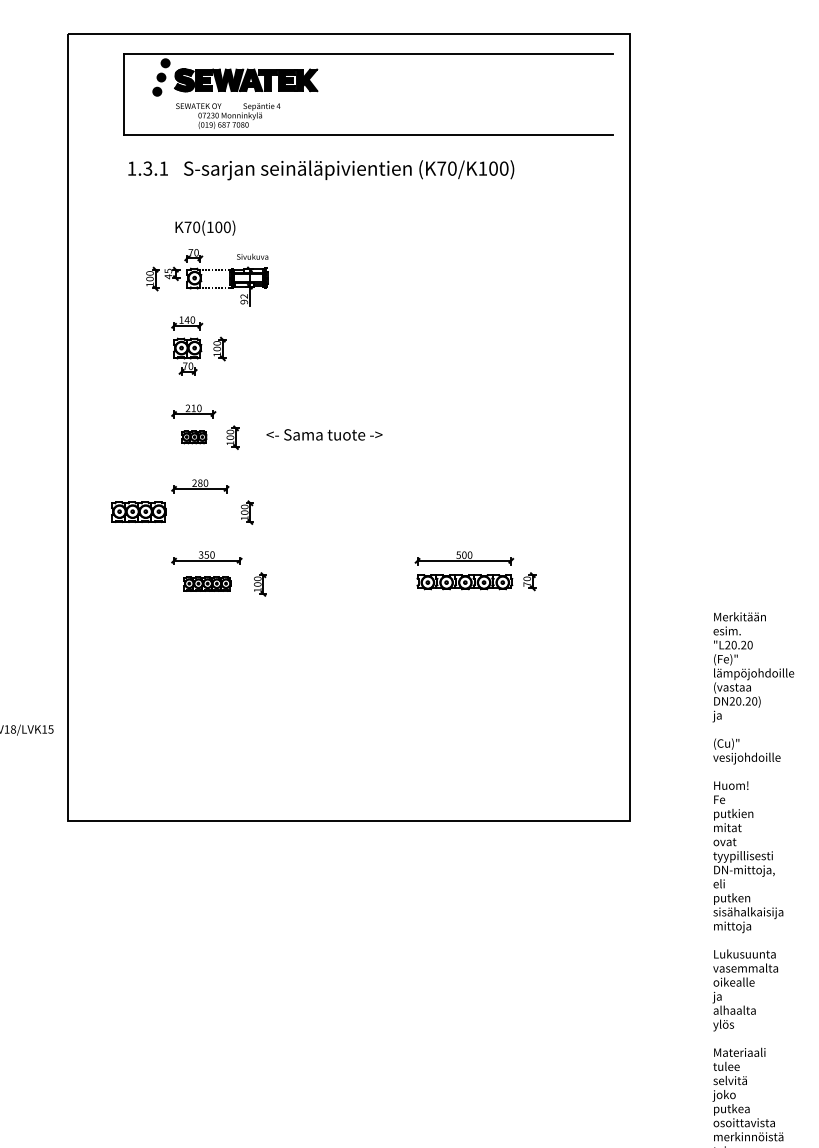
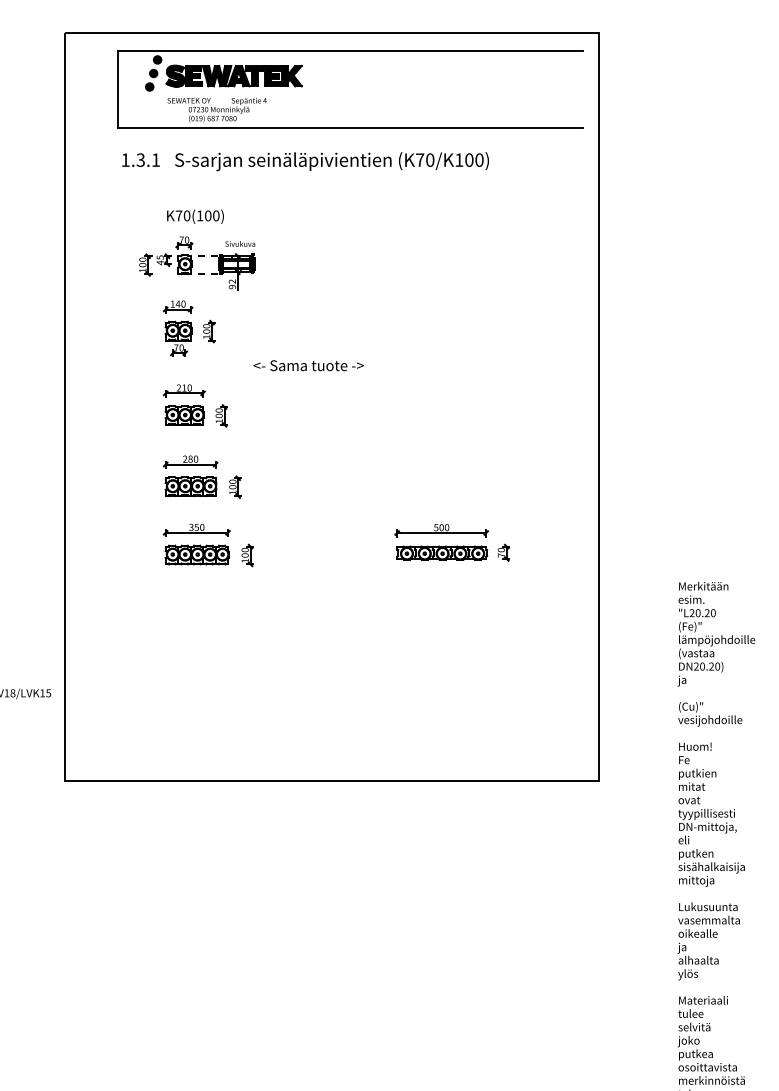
text: (324, 434) -> (308, 365), moved
part: (194, 437) -> (185, 415), size x1.67
part: (138, 511) -> (190, 486), moved
part: (207, 583) -> (197, 554), size x1.43

